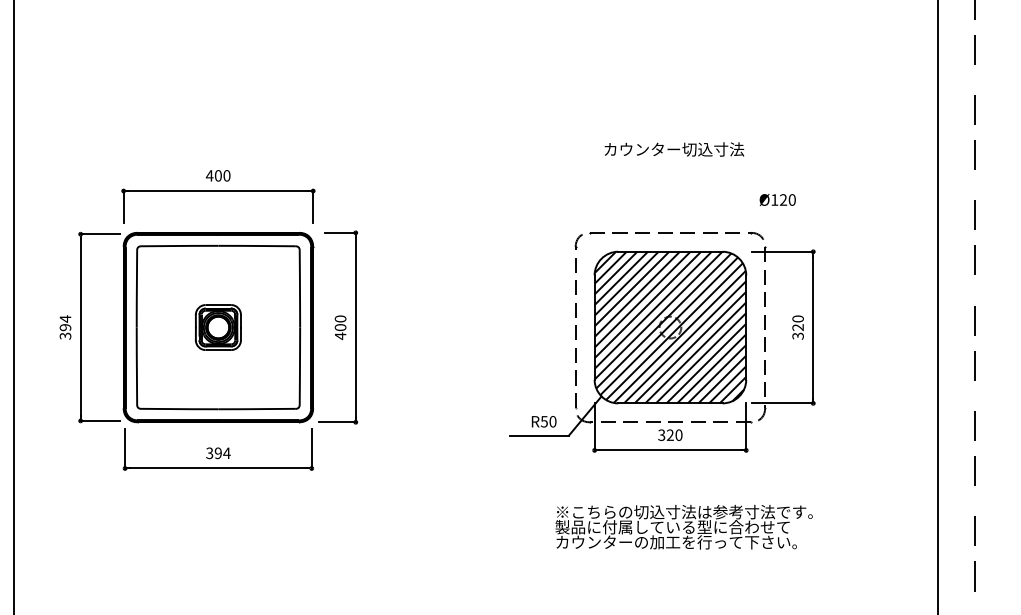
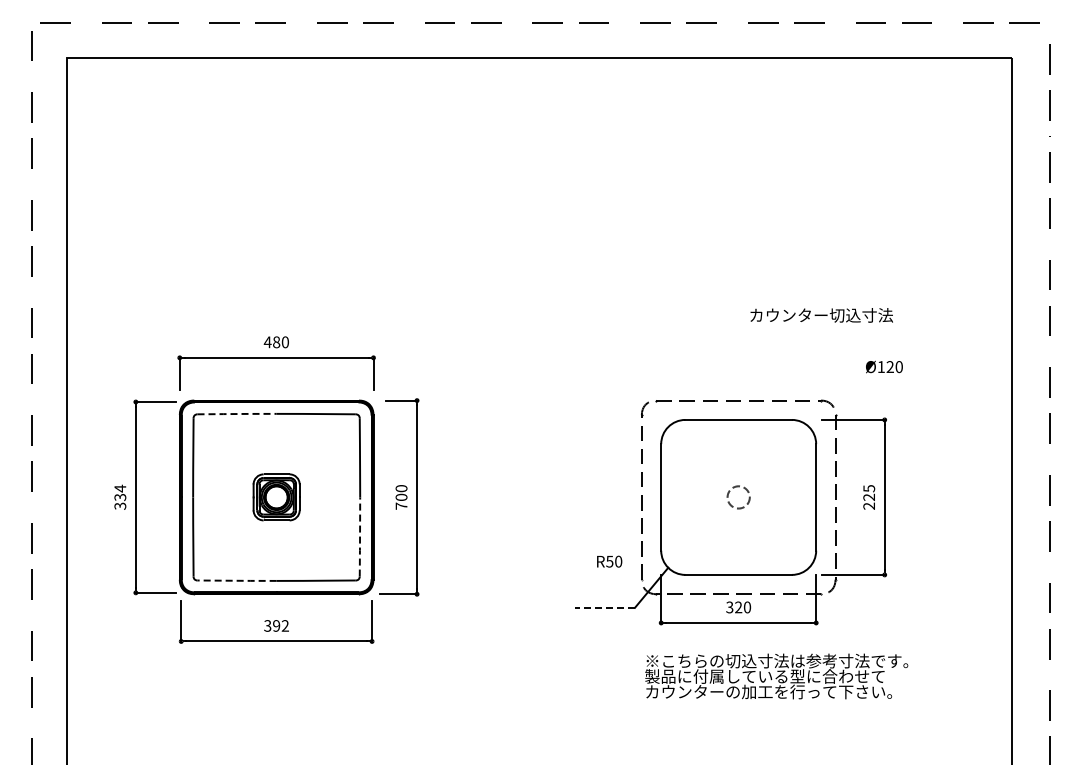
text: (674, 149) -> (821, 315), moved
text: (218, 176) -> (276, 342), 400 -> 480
text: (777, 199) -> (884, 366), moved
line: (180, 246) -> (237, 414), solid -> dashed
hatch: (670, 326) -> (738, 496), removed
text: (65, 327) -> (120, 497), 394 -> 334
text: (798, 327) -> (869, 497), 320 -> 225
text: (340, 336) -> (401, 506), 400 -> 700
line: (300, 365) -> (360, 536), solid -> dashed
line: (179, 408) -> (236, 580), solid -> dashed
text: (544, 421) -> (609, 561), moved
line: (539, 435) -> (604, 607), solid -> dashed
text: (227, 452) -> (285, 625), 394 -> 392
text: (683, 527) -> (776, 676), moved

